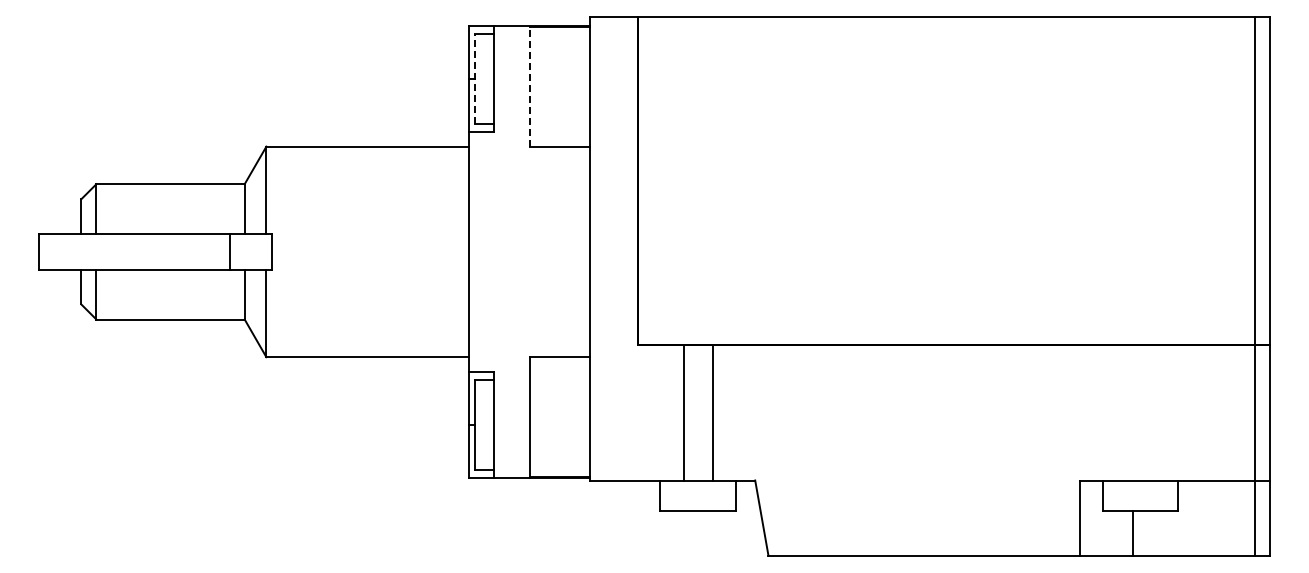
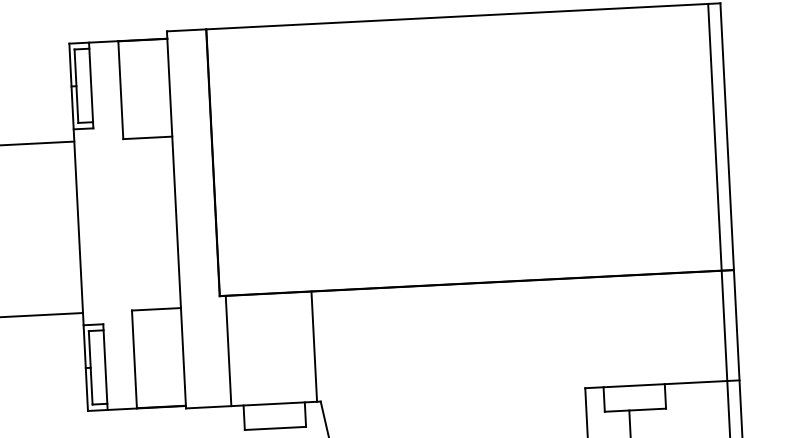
line: (475, 78) -> (76, 85), dashed -> solid
line: (529, 85) -> (120, 89), dashed -> solid
line: (684, 412) -> (228, 350), moved
line: (712, 412) -> (314, 346), moved

